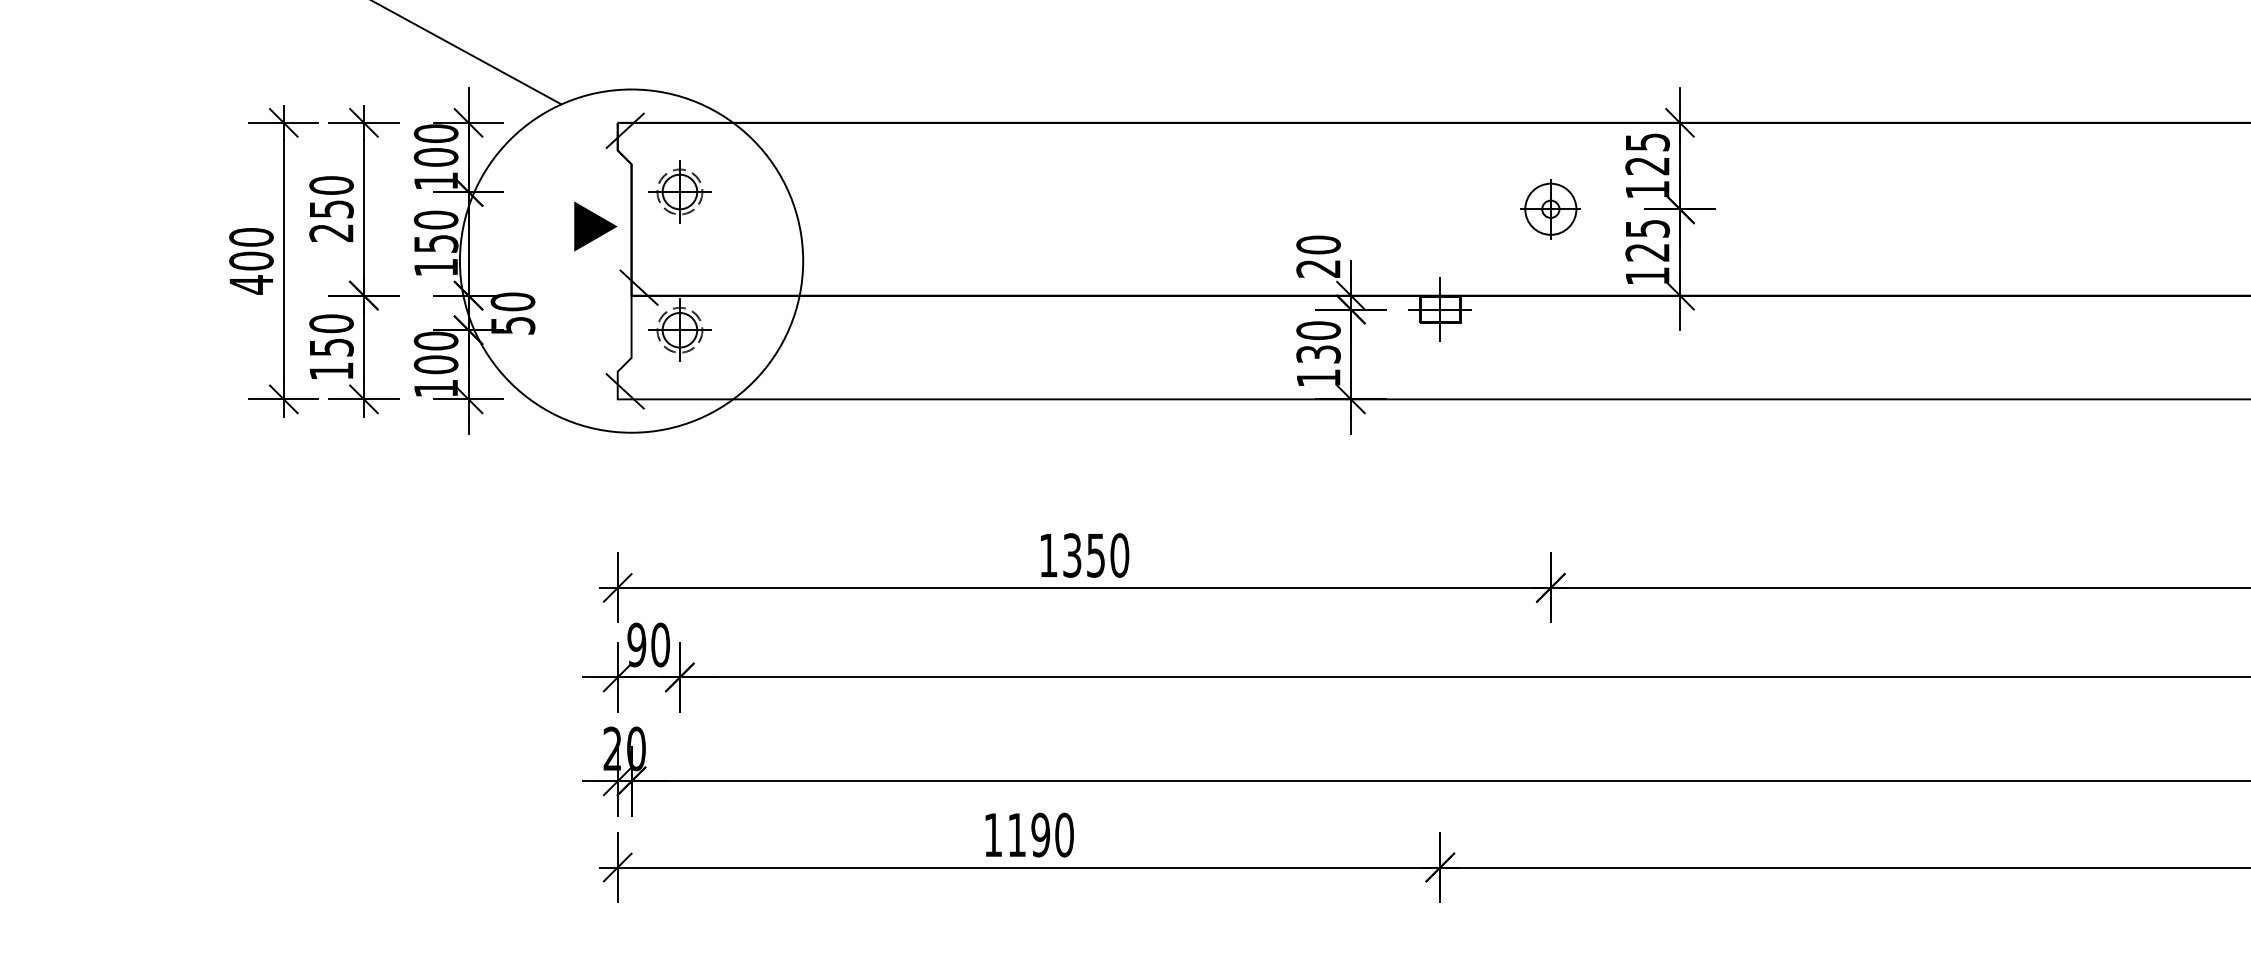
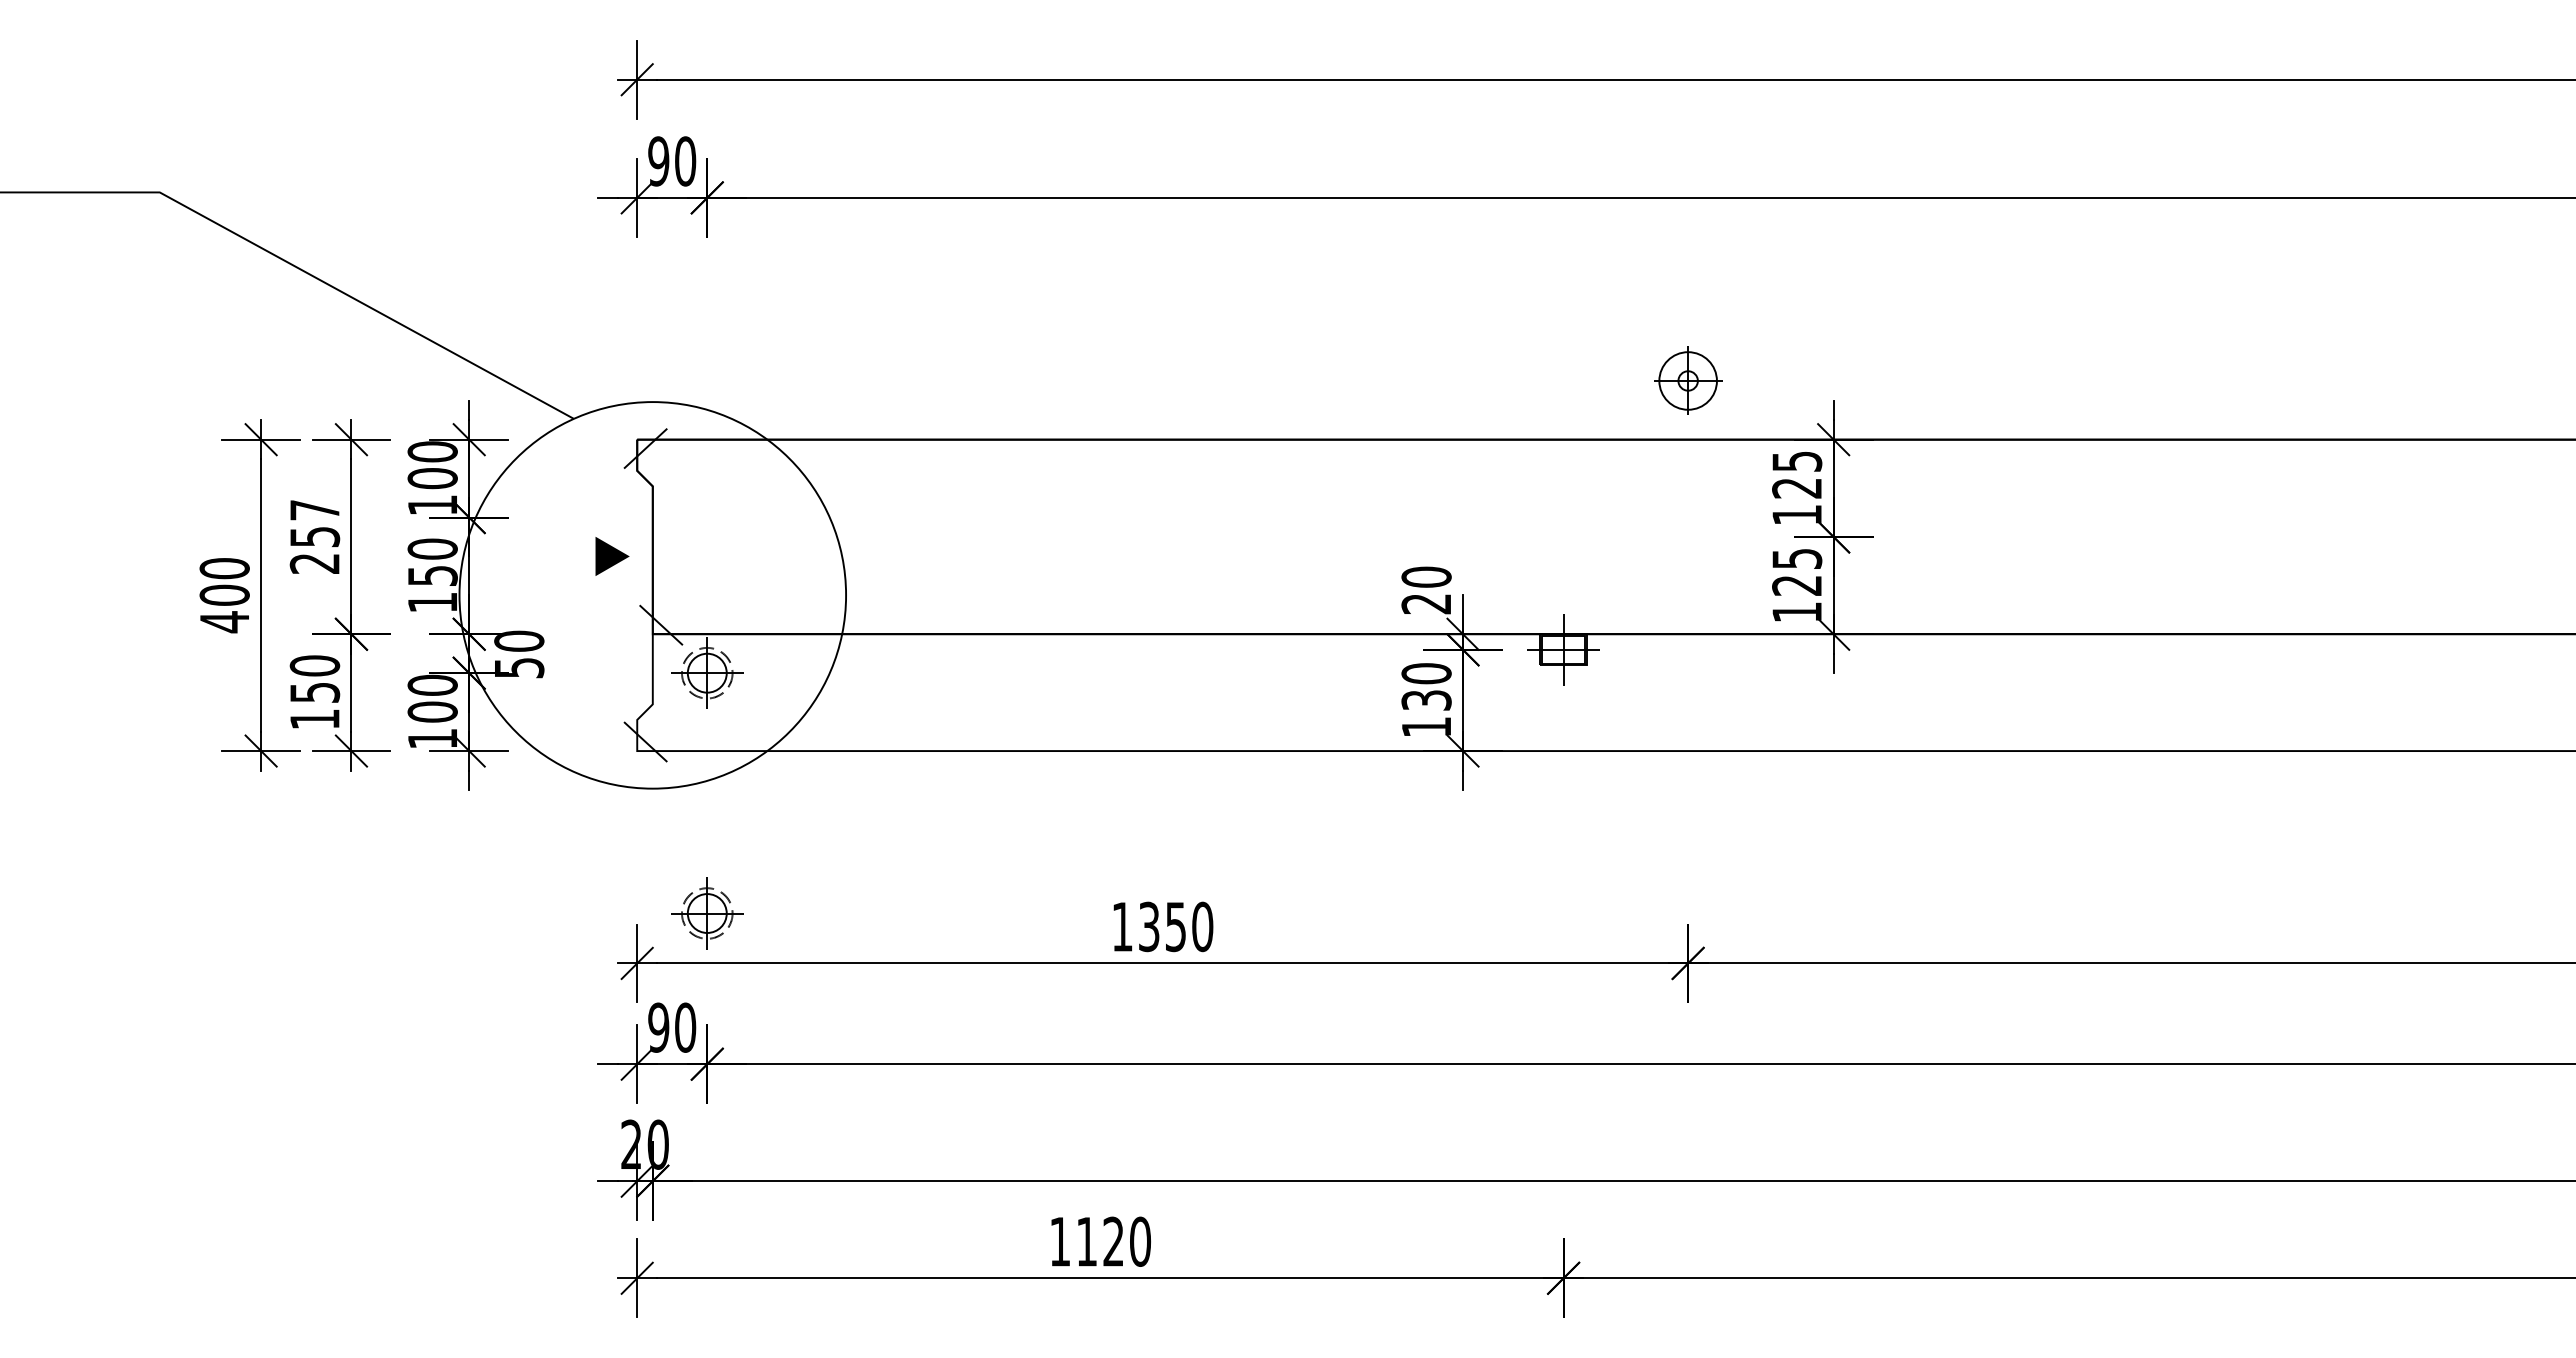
text: (331, 184) -> (314, 509), 250 -> 257
part: (680, 191) -> (707, 913), moved
part: (1551, 208) -> (1688, 380), moved
part: (595, 226) -> (612, 556), size x0.7
text: (1040, 834) -> (1113, 1241), 1190 -> 1120

